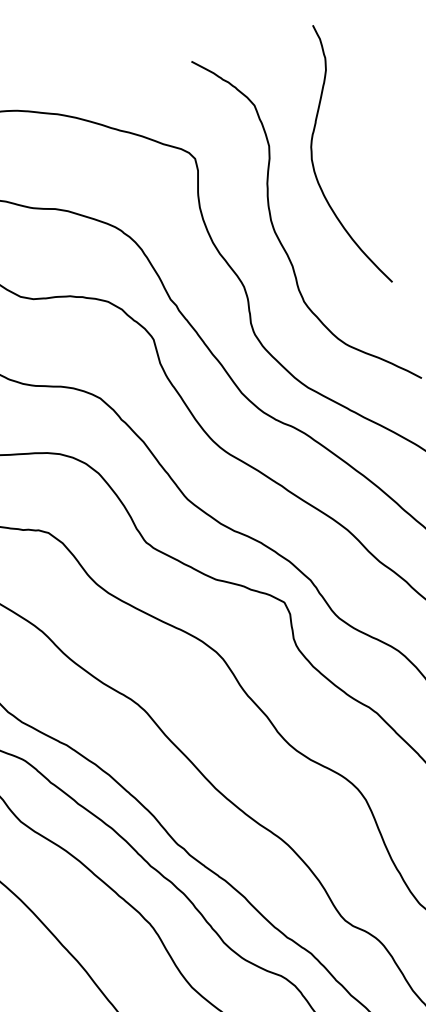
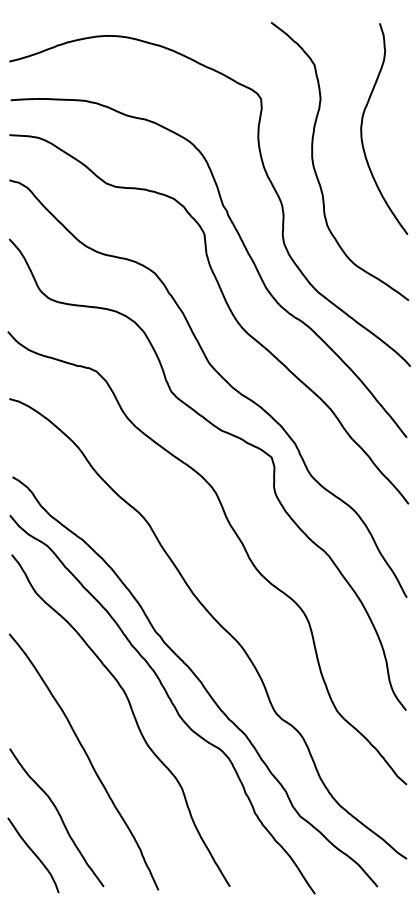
curve: (313, 158) -> (362, 127), moved

